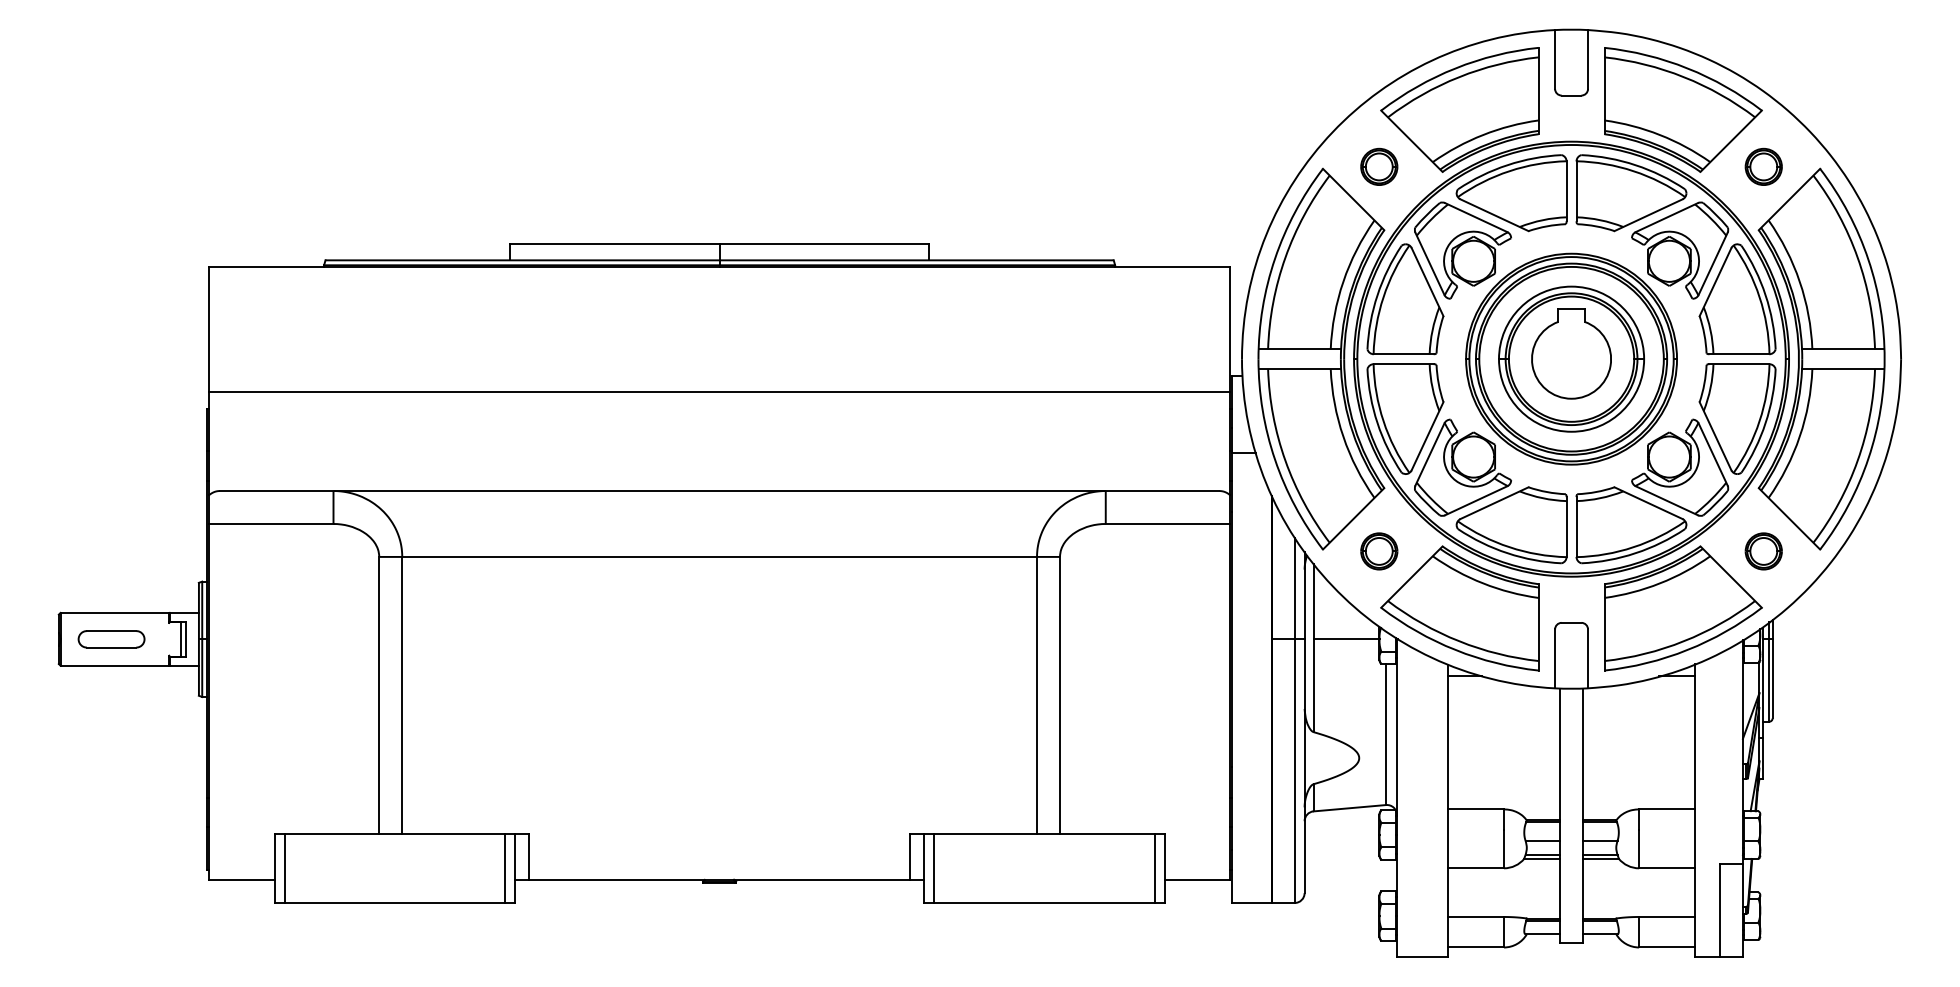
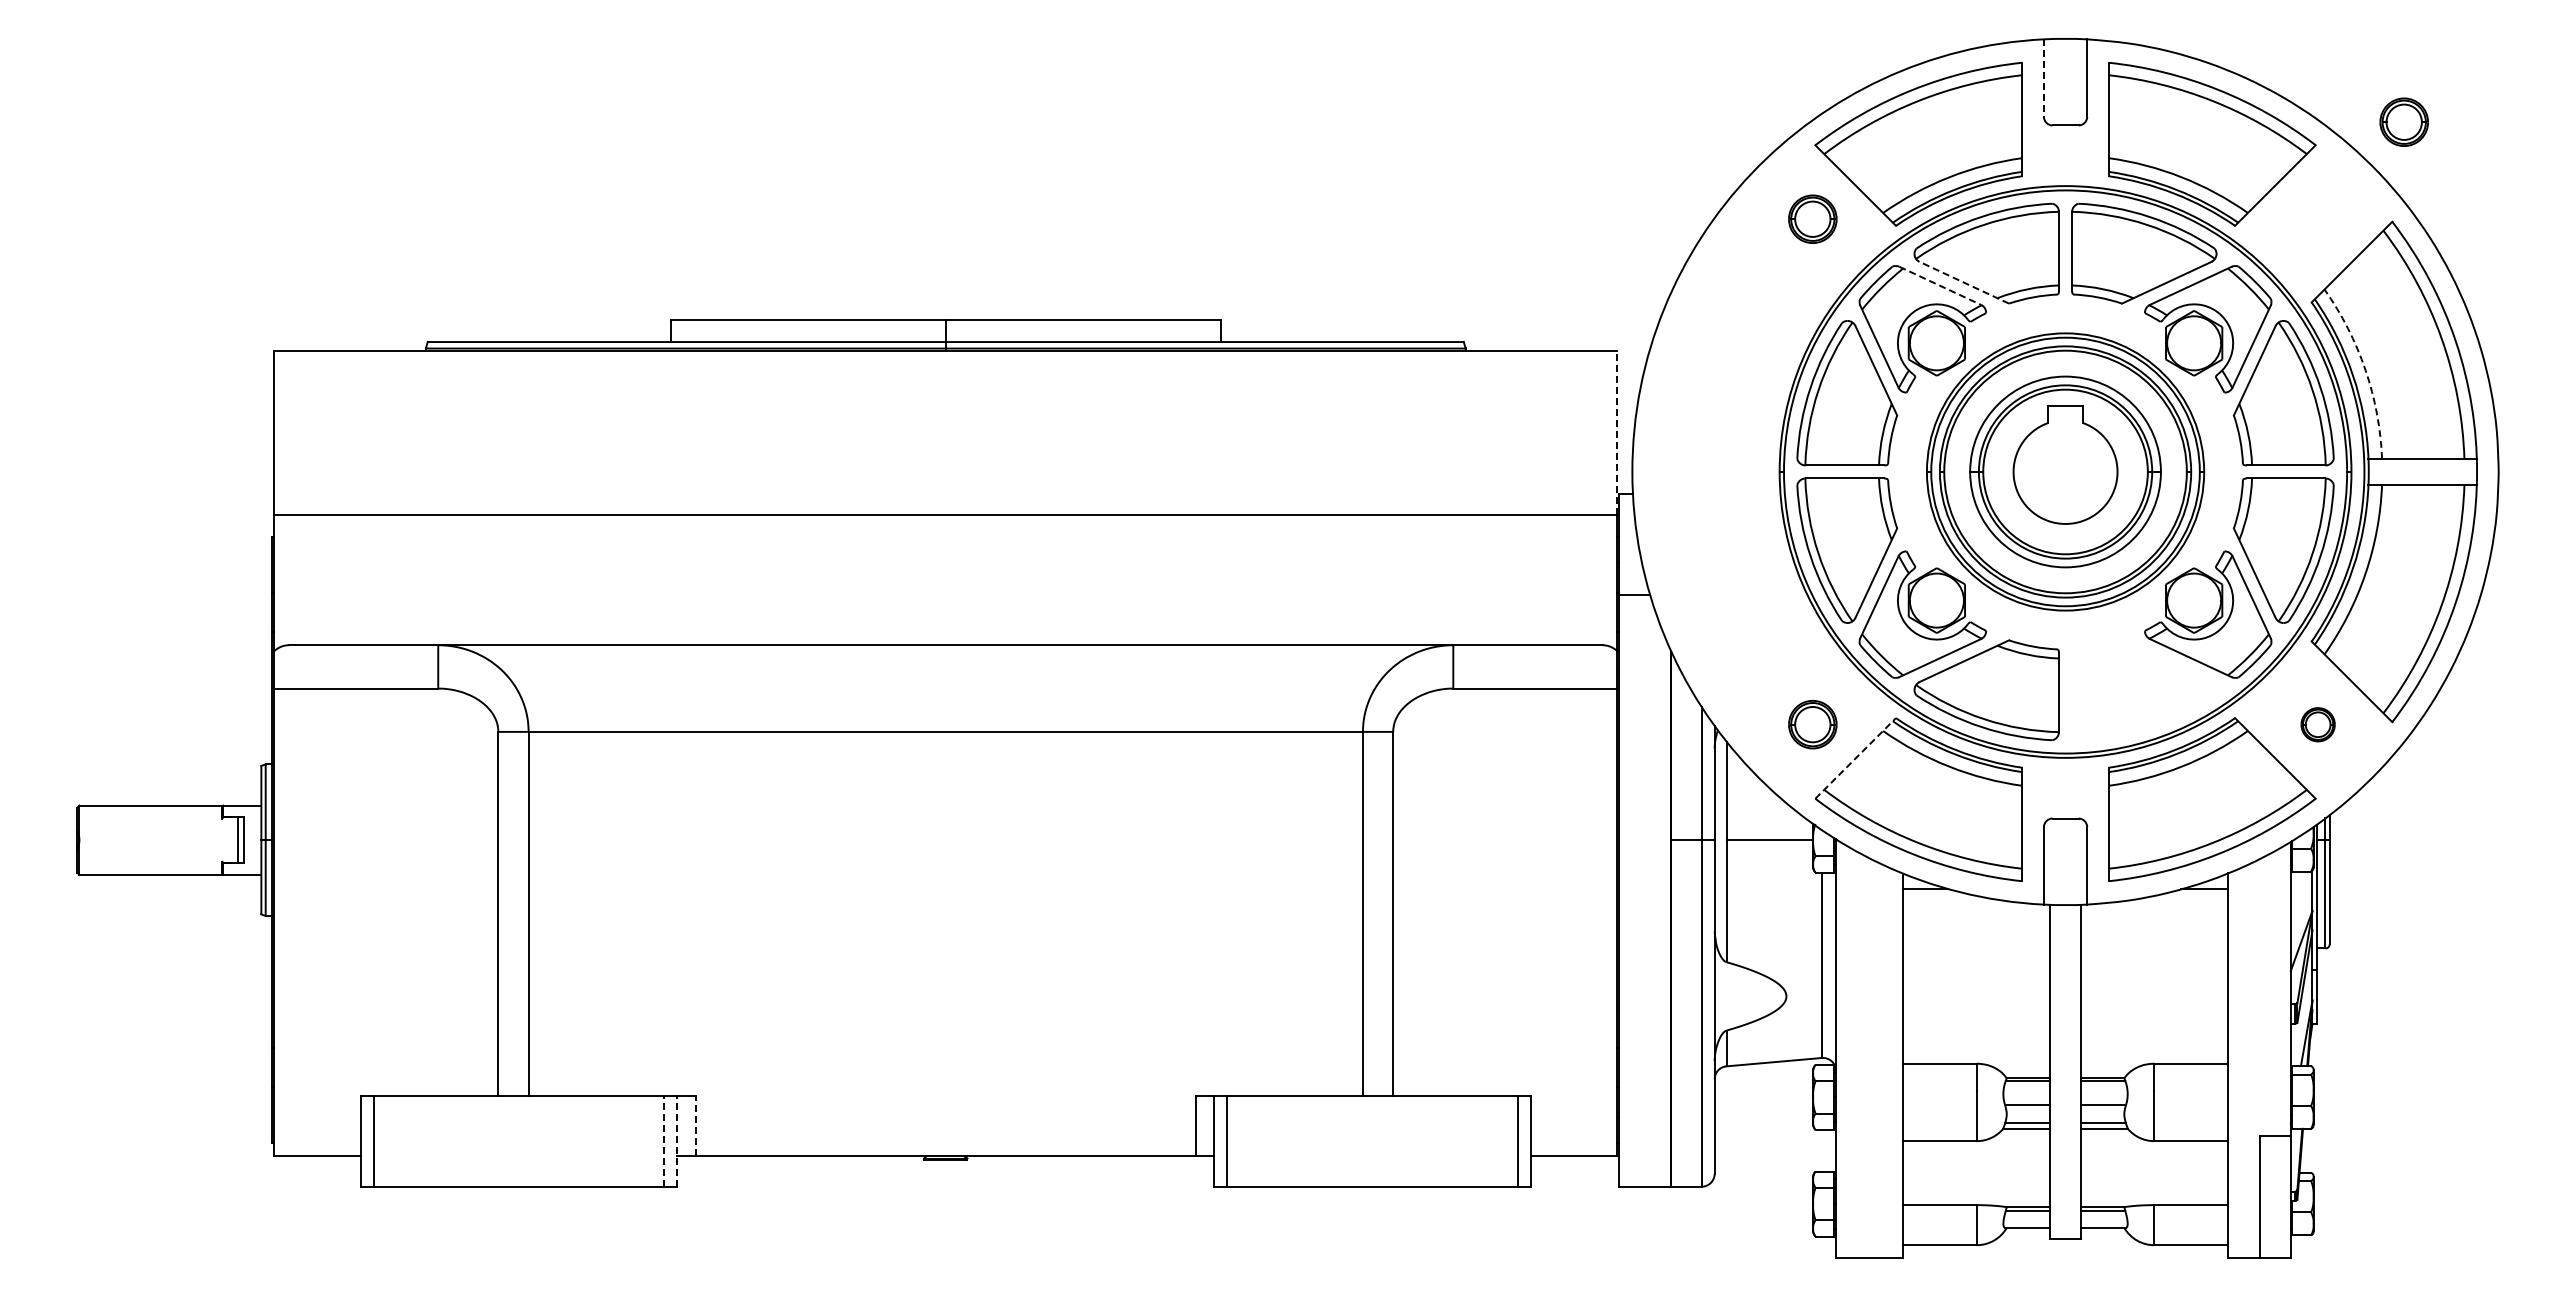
line: (1554, 59) -> (2043, 78), solid -> dashed
part: (1763, 166) -> (2403, 121), moved
line: (1493, 215) -> (1963, 282), solid -> dashed
line: (1476, 218) -> (1940, 286), solid -> dashed
arc: (1799, 281) -> (2365, 370), solid -> dashed
line: (1230, 329) -> (1617, 432), solid -> dashed
part: (1321, 358) -> (1736, 471), removed
part: (1631, 525) -> (2144, 690), removed
part: (1763, 551) -> (2317, 724), size x0.7
line: (1412, 577) -> (1856, 758), solid -> dashed
part: (111, 638) -> (146, 839), removed
line: (529, 856) -> (695, 1125), solid -> dashed
line: (505, 867) -> (664, 1140), solid -> dashed
line: (515, 867) -> (677, 1140), solid -> dashed

